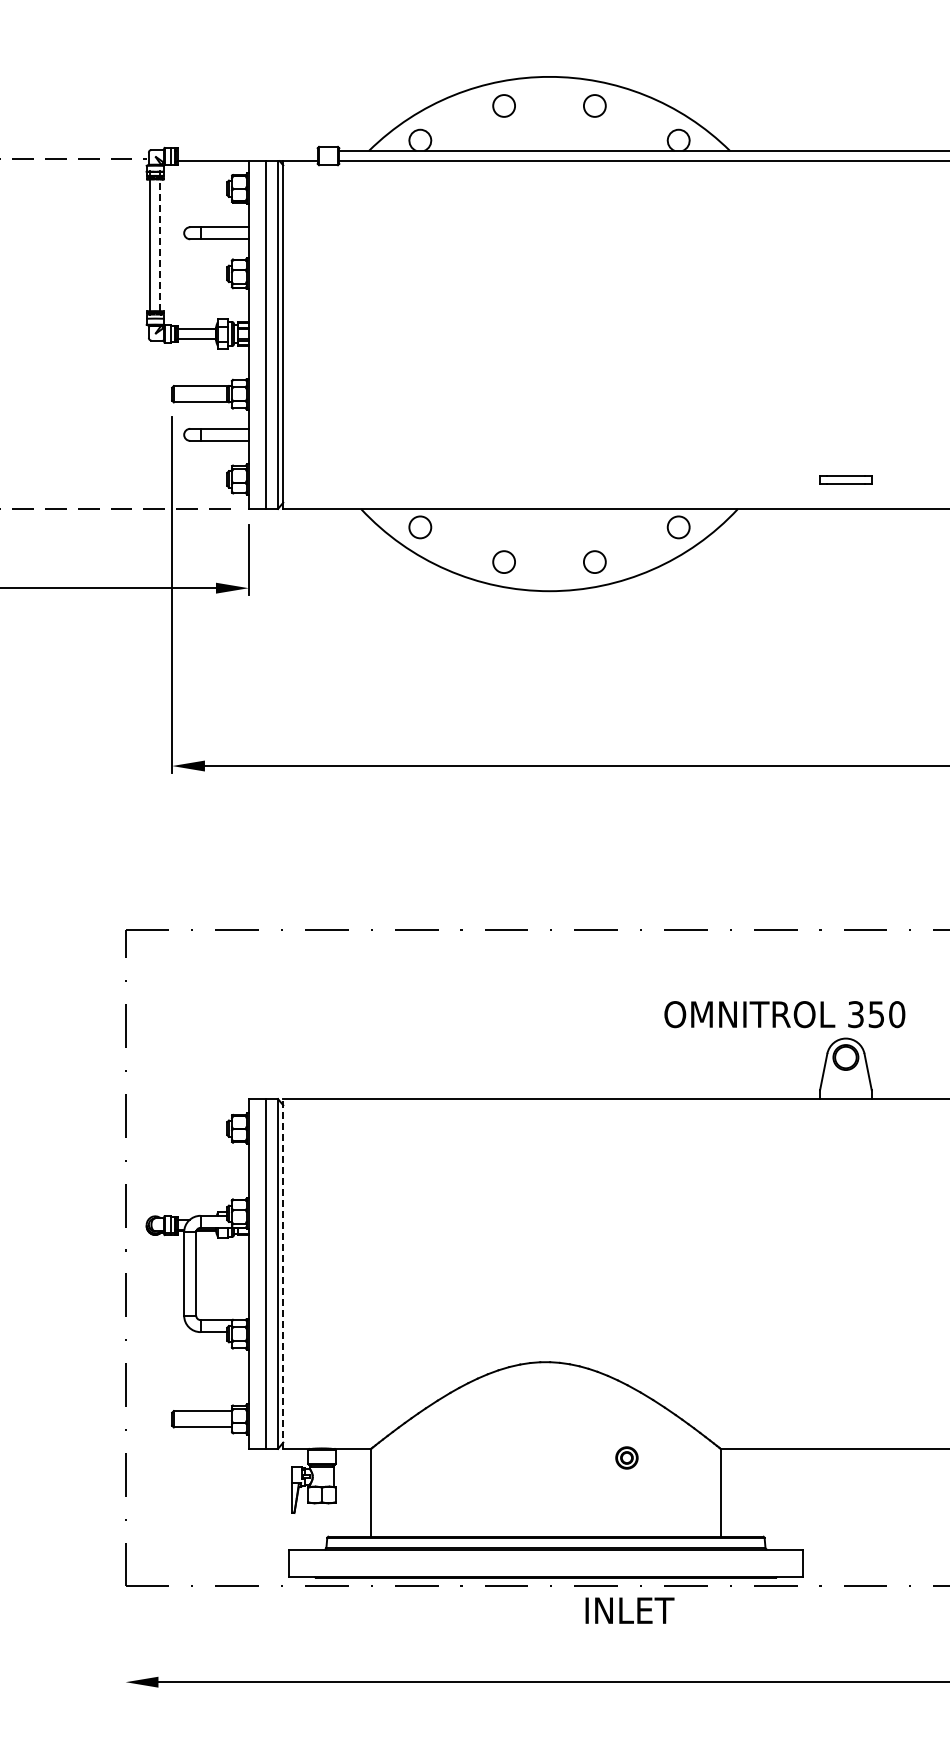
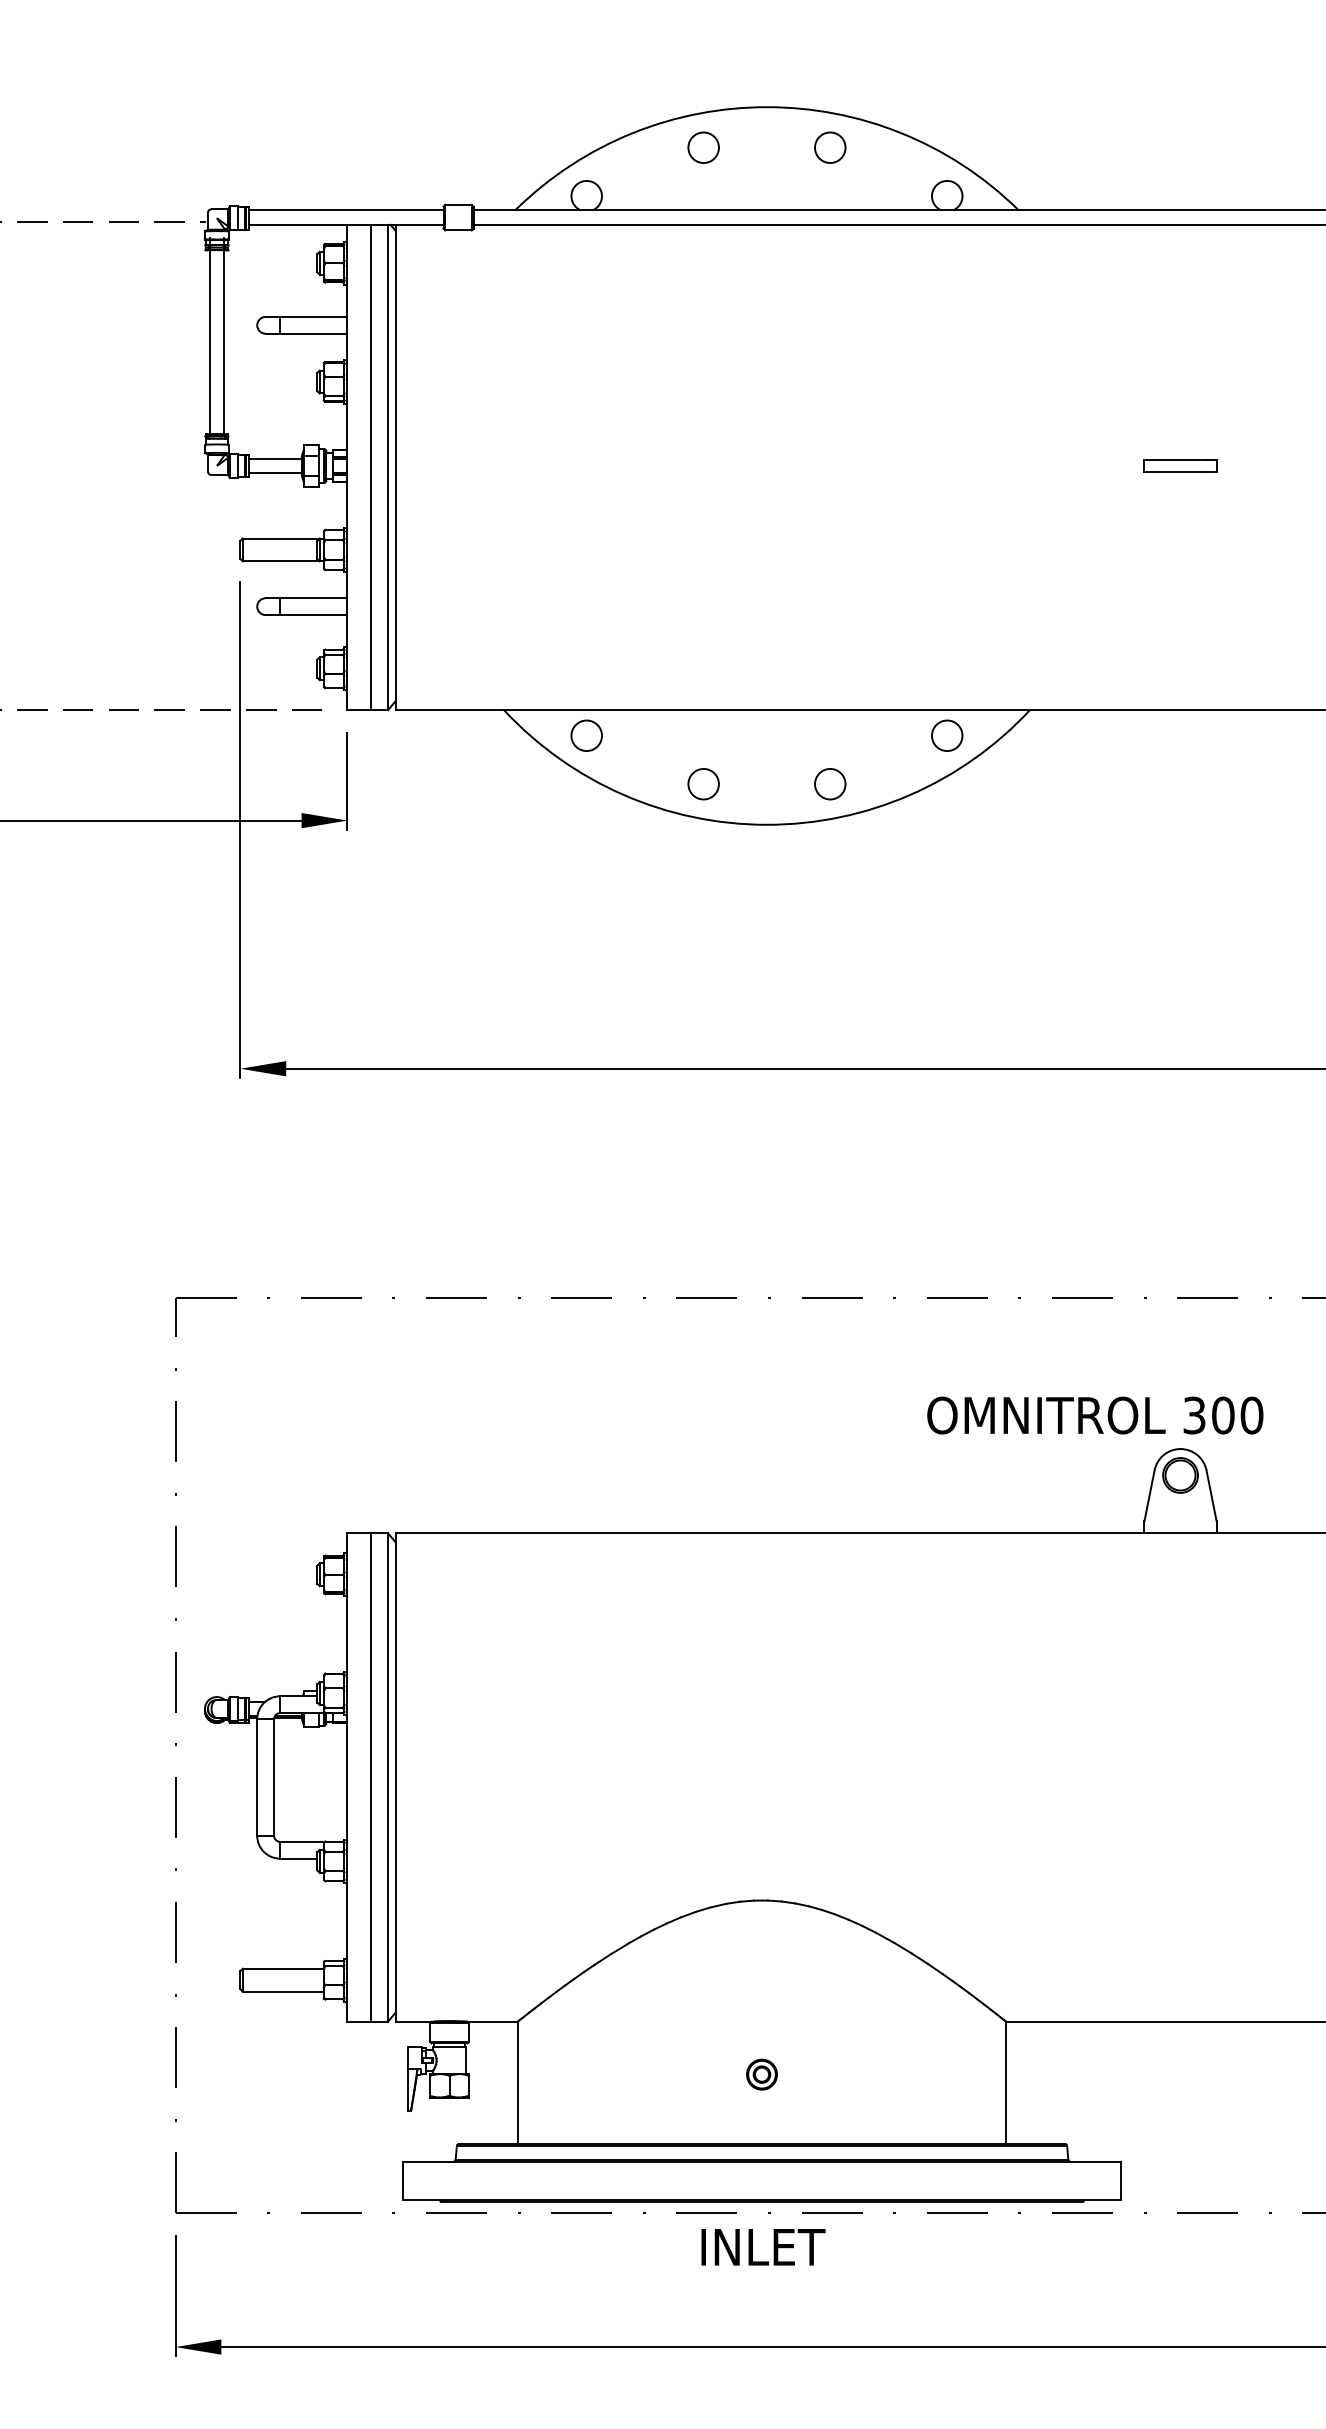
line: (247, 150) -> (345, 209), added
line: (160, 245) -> (224, 342), dashed -> solid
part: (845, 479) -> (1179, 465), moved
text: (876, 1014) -> (1223, 1415), 350 -> 300
line: (283, 1273) -> (395, 1776), dashed -> solid
part: (626, 1457) -> (761, 2074), moved
text: (629, 1610) -> (762, 2247), moved
line: (125, 1645) -> (175, 2295), added

